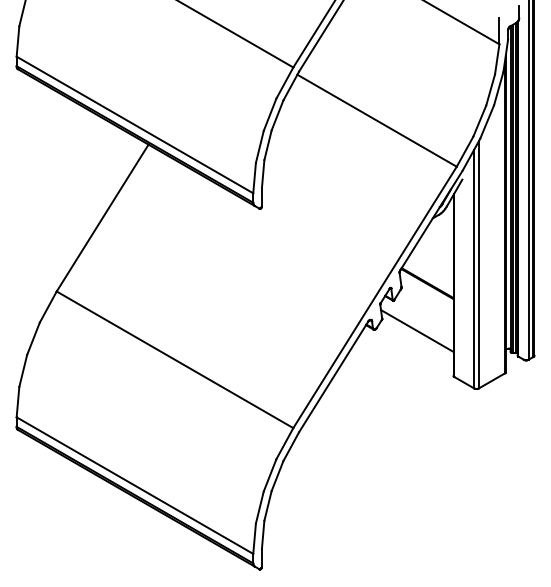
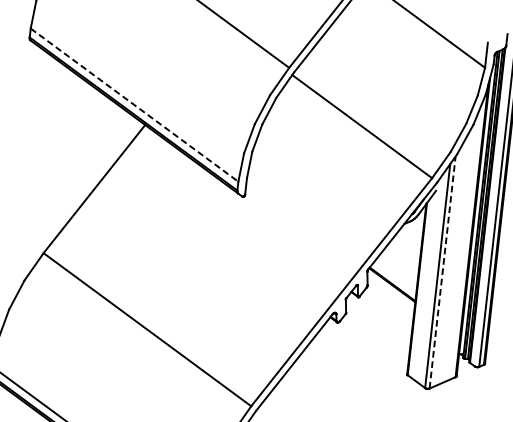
line: (134, 125) -> (134, 105), solid -> dashed
line: (478, 264) -> (442, 272), solid -> dashed
line: (417, 331) -> (377, 328), removed

